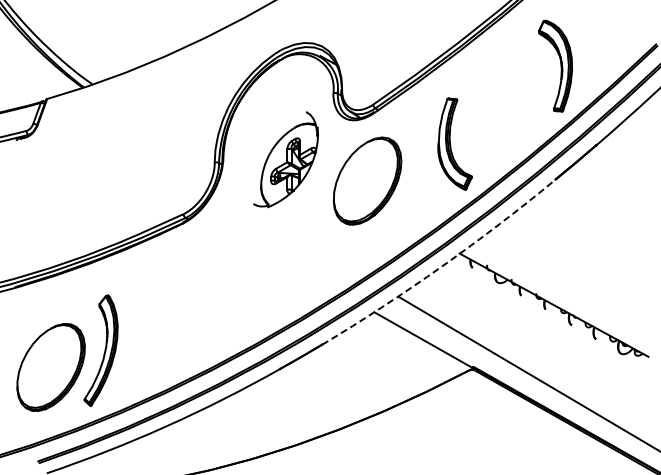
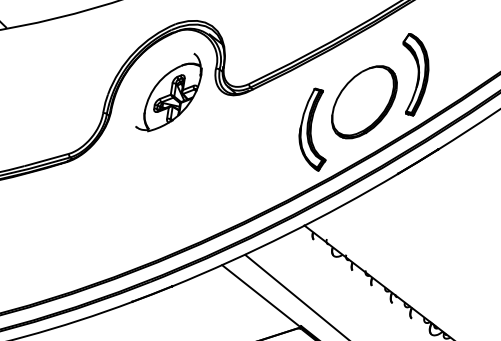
part: (285, 159) -> (169, 92), moved
part: (367, 180) -> (364, 101), moved
arc: (442, 266) -> (287, 234), dashed -> solid

